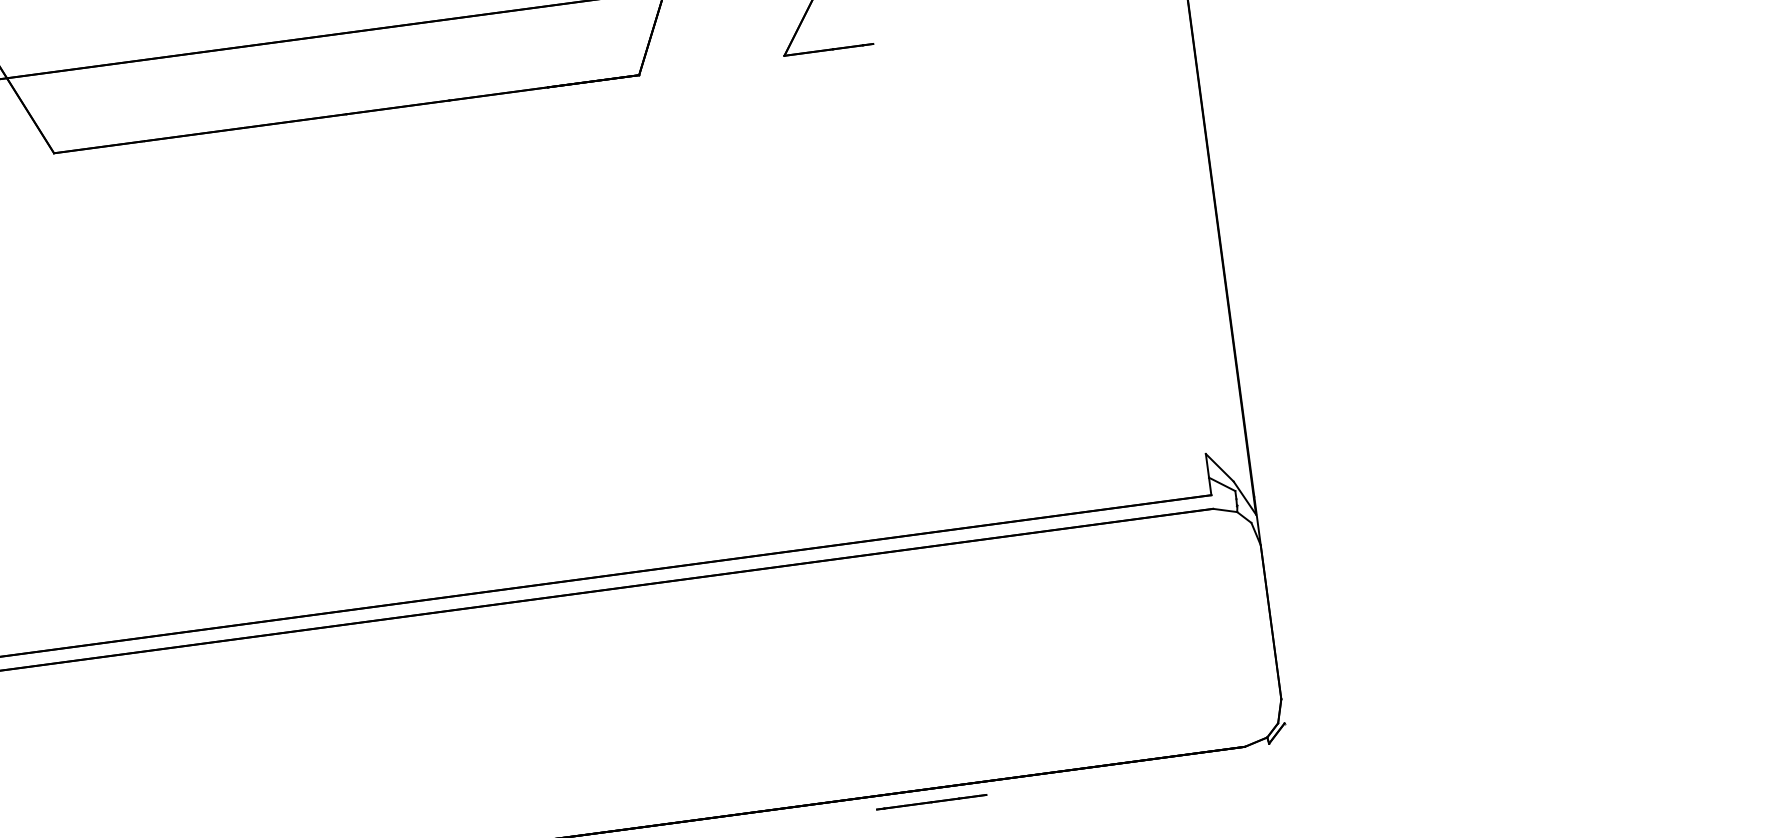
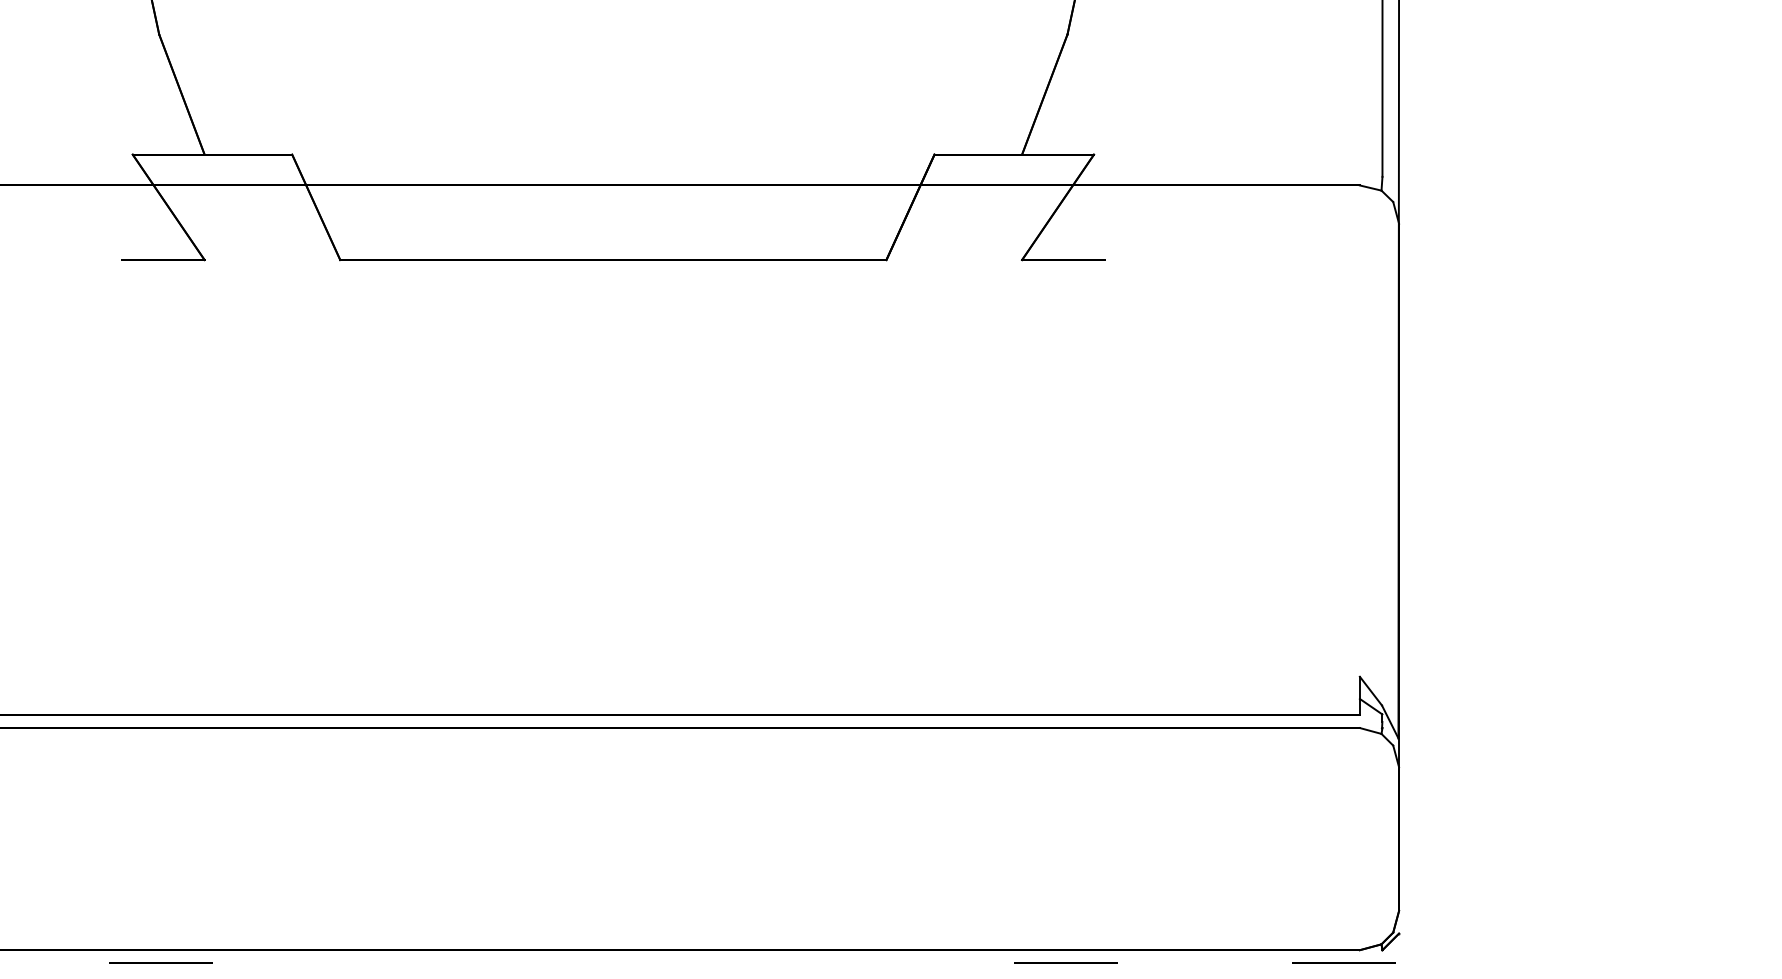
line: (1229, 762) -> (1343, 962), added

